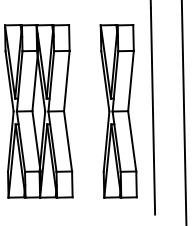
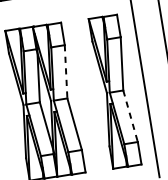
line: (66, 81) -> (65, 72), solid -> dashed
line: (132, 141) -> (130, 116), solid -> dashed

